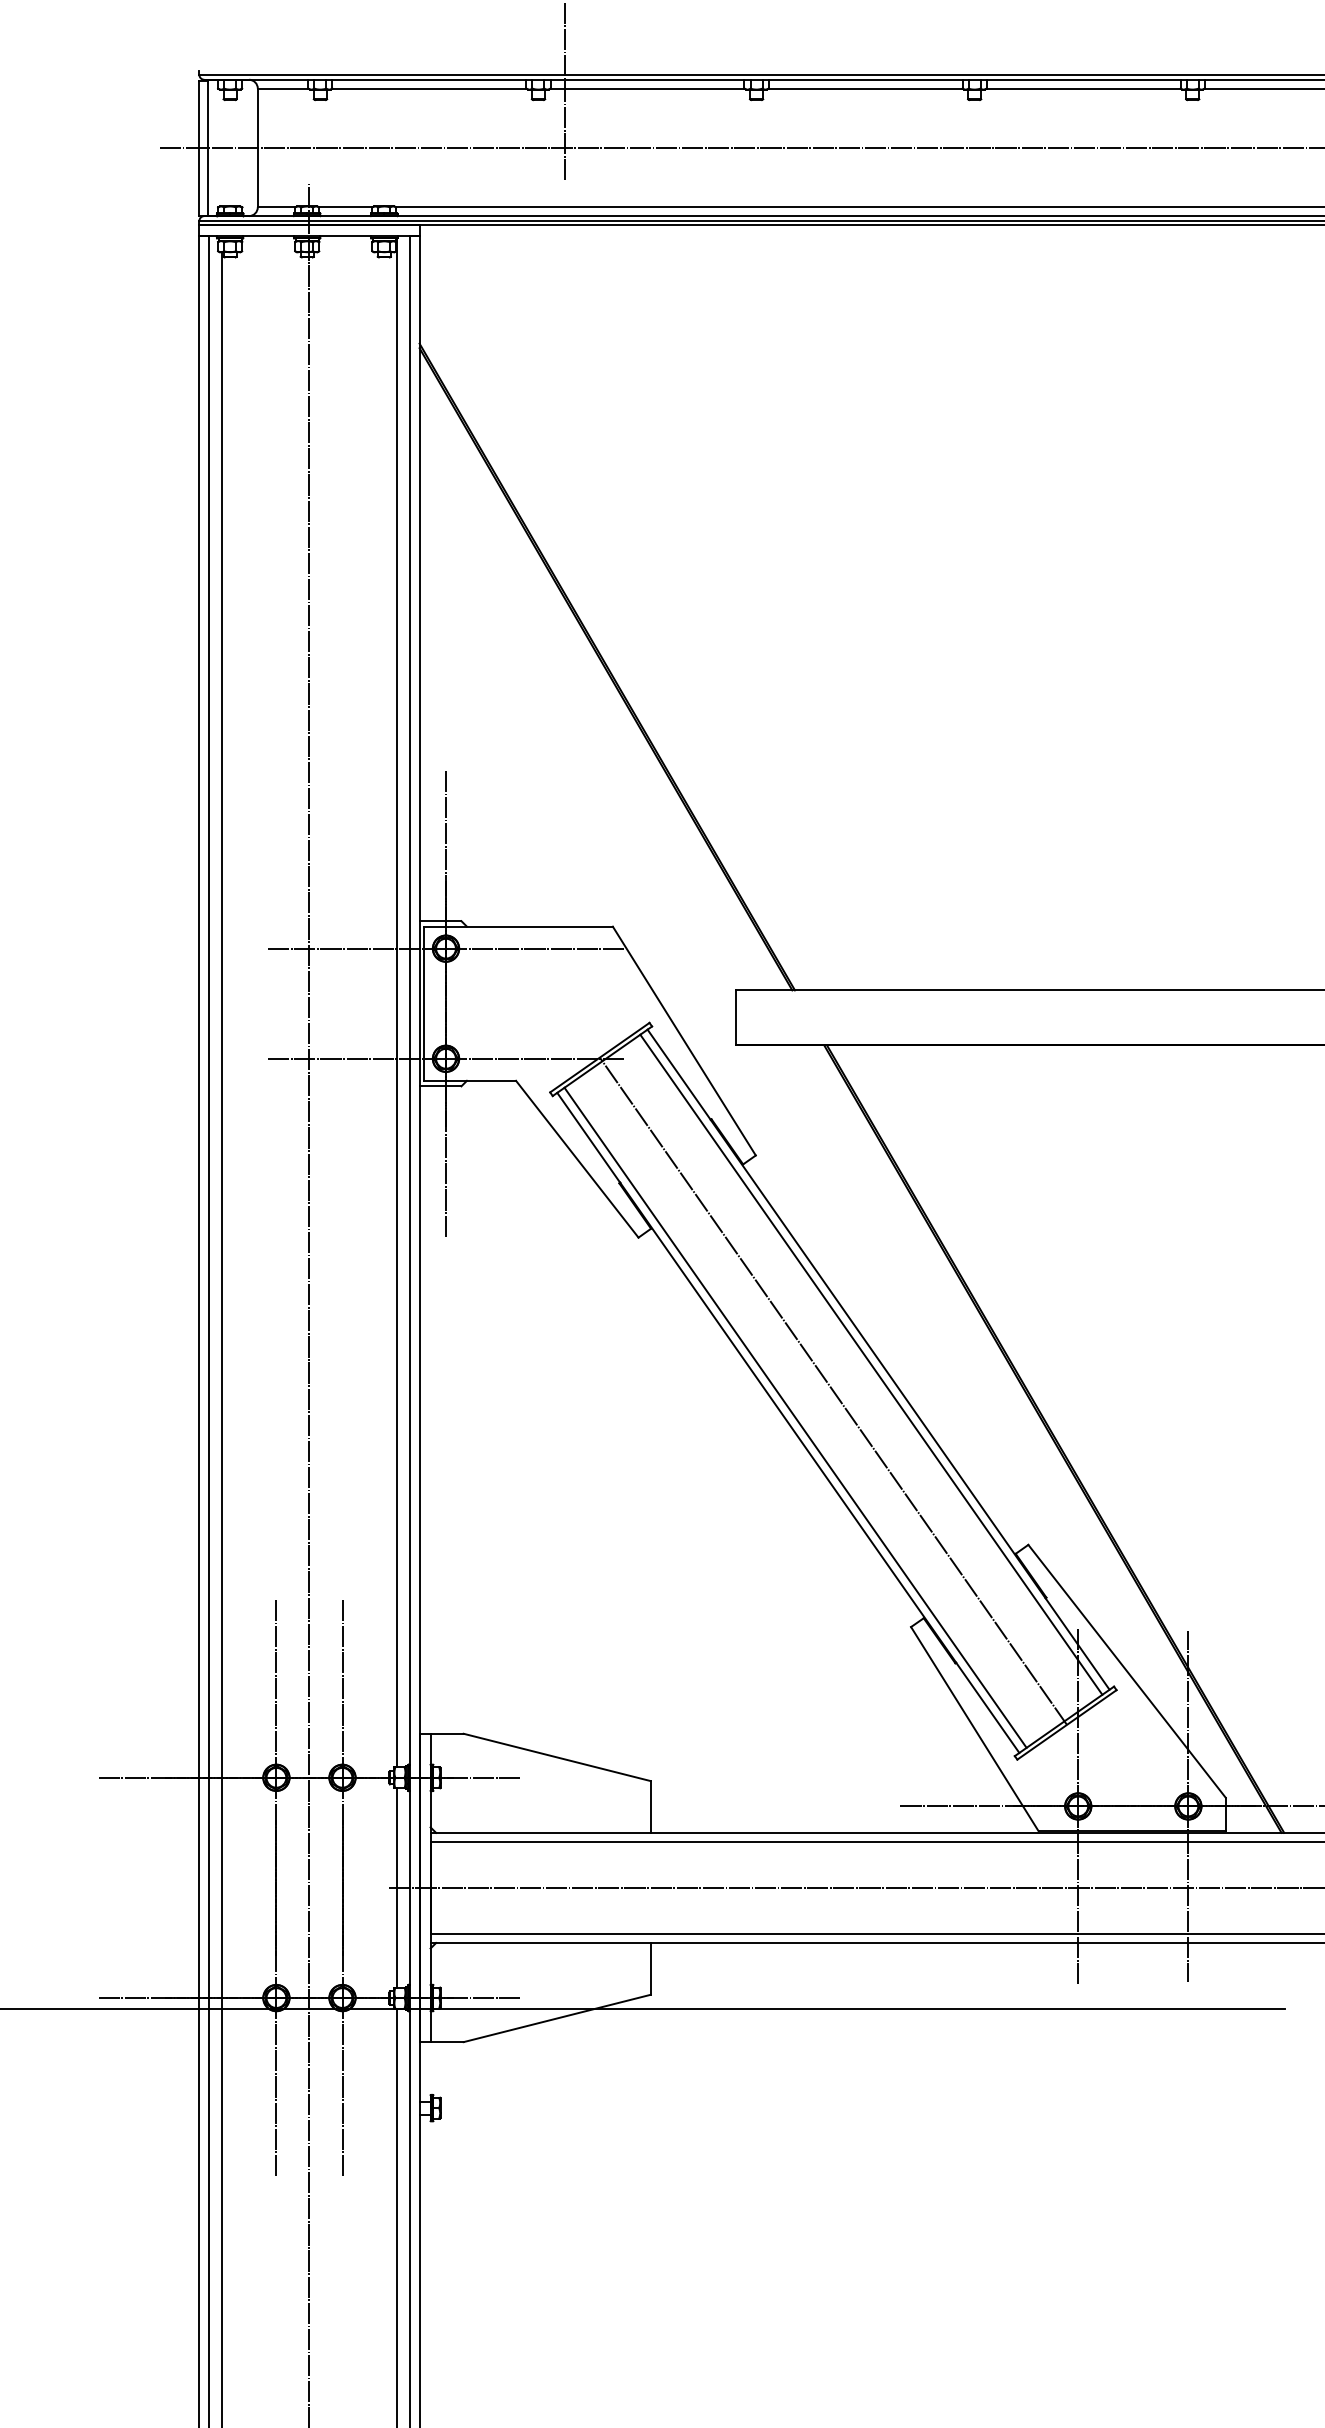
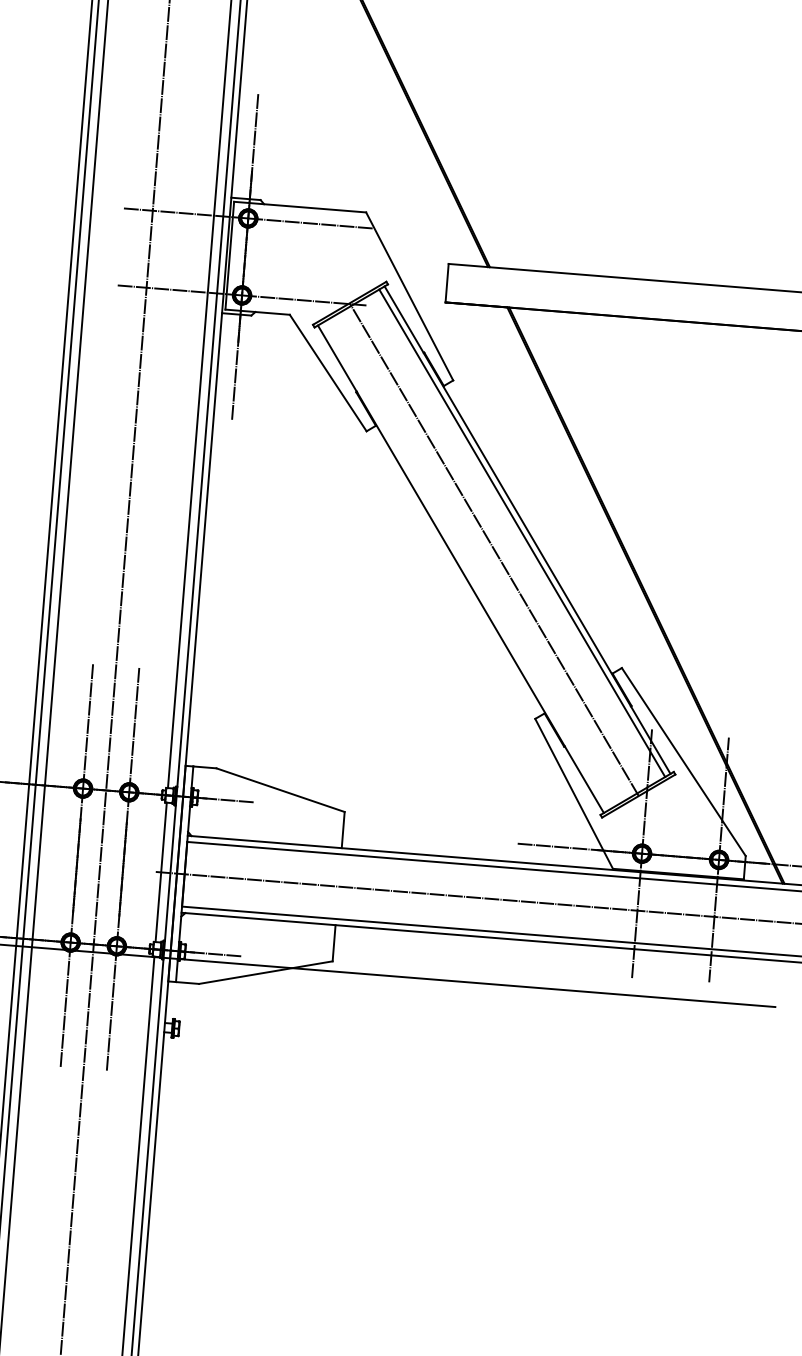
line: (795, 1417) -> (466, 565), removed

